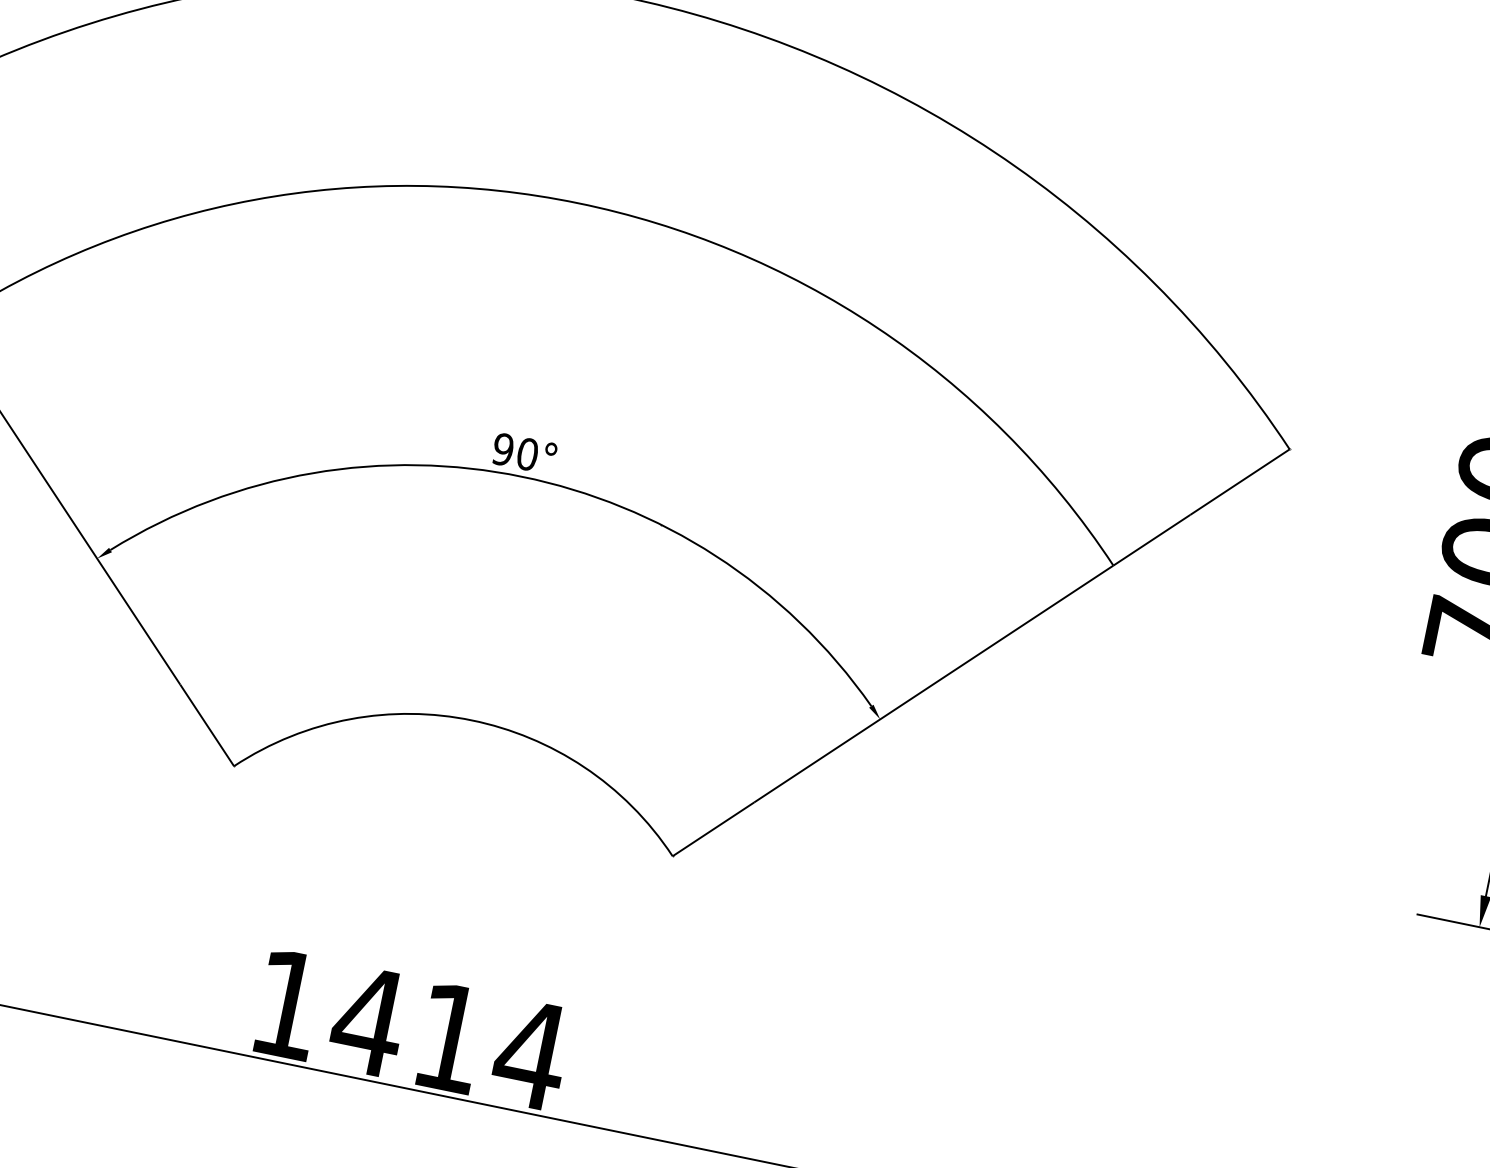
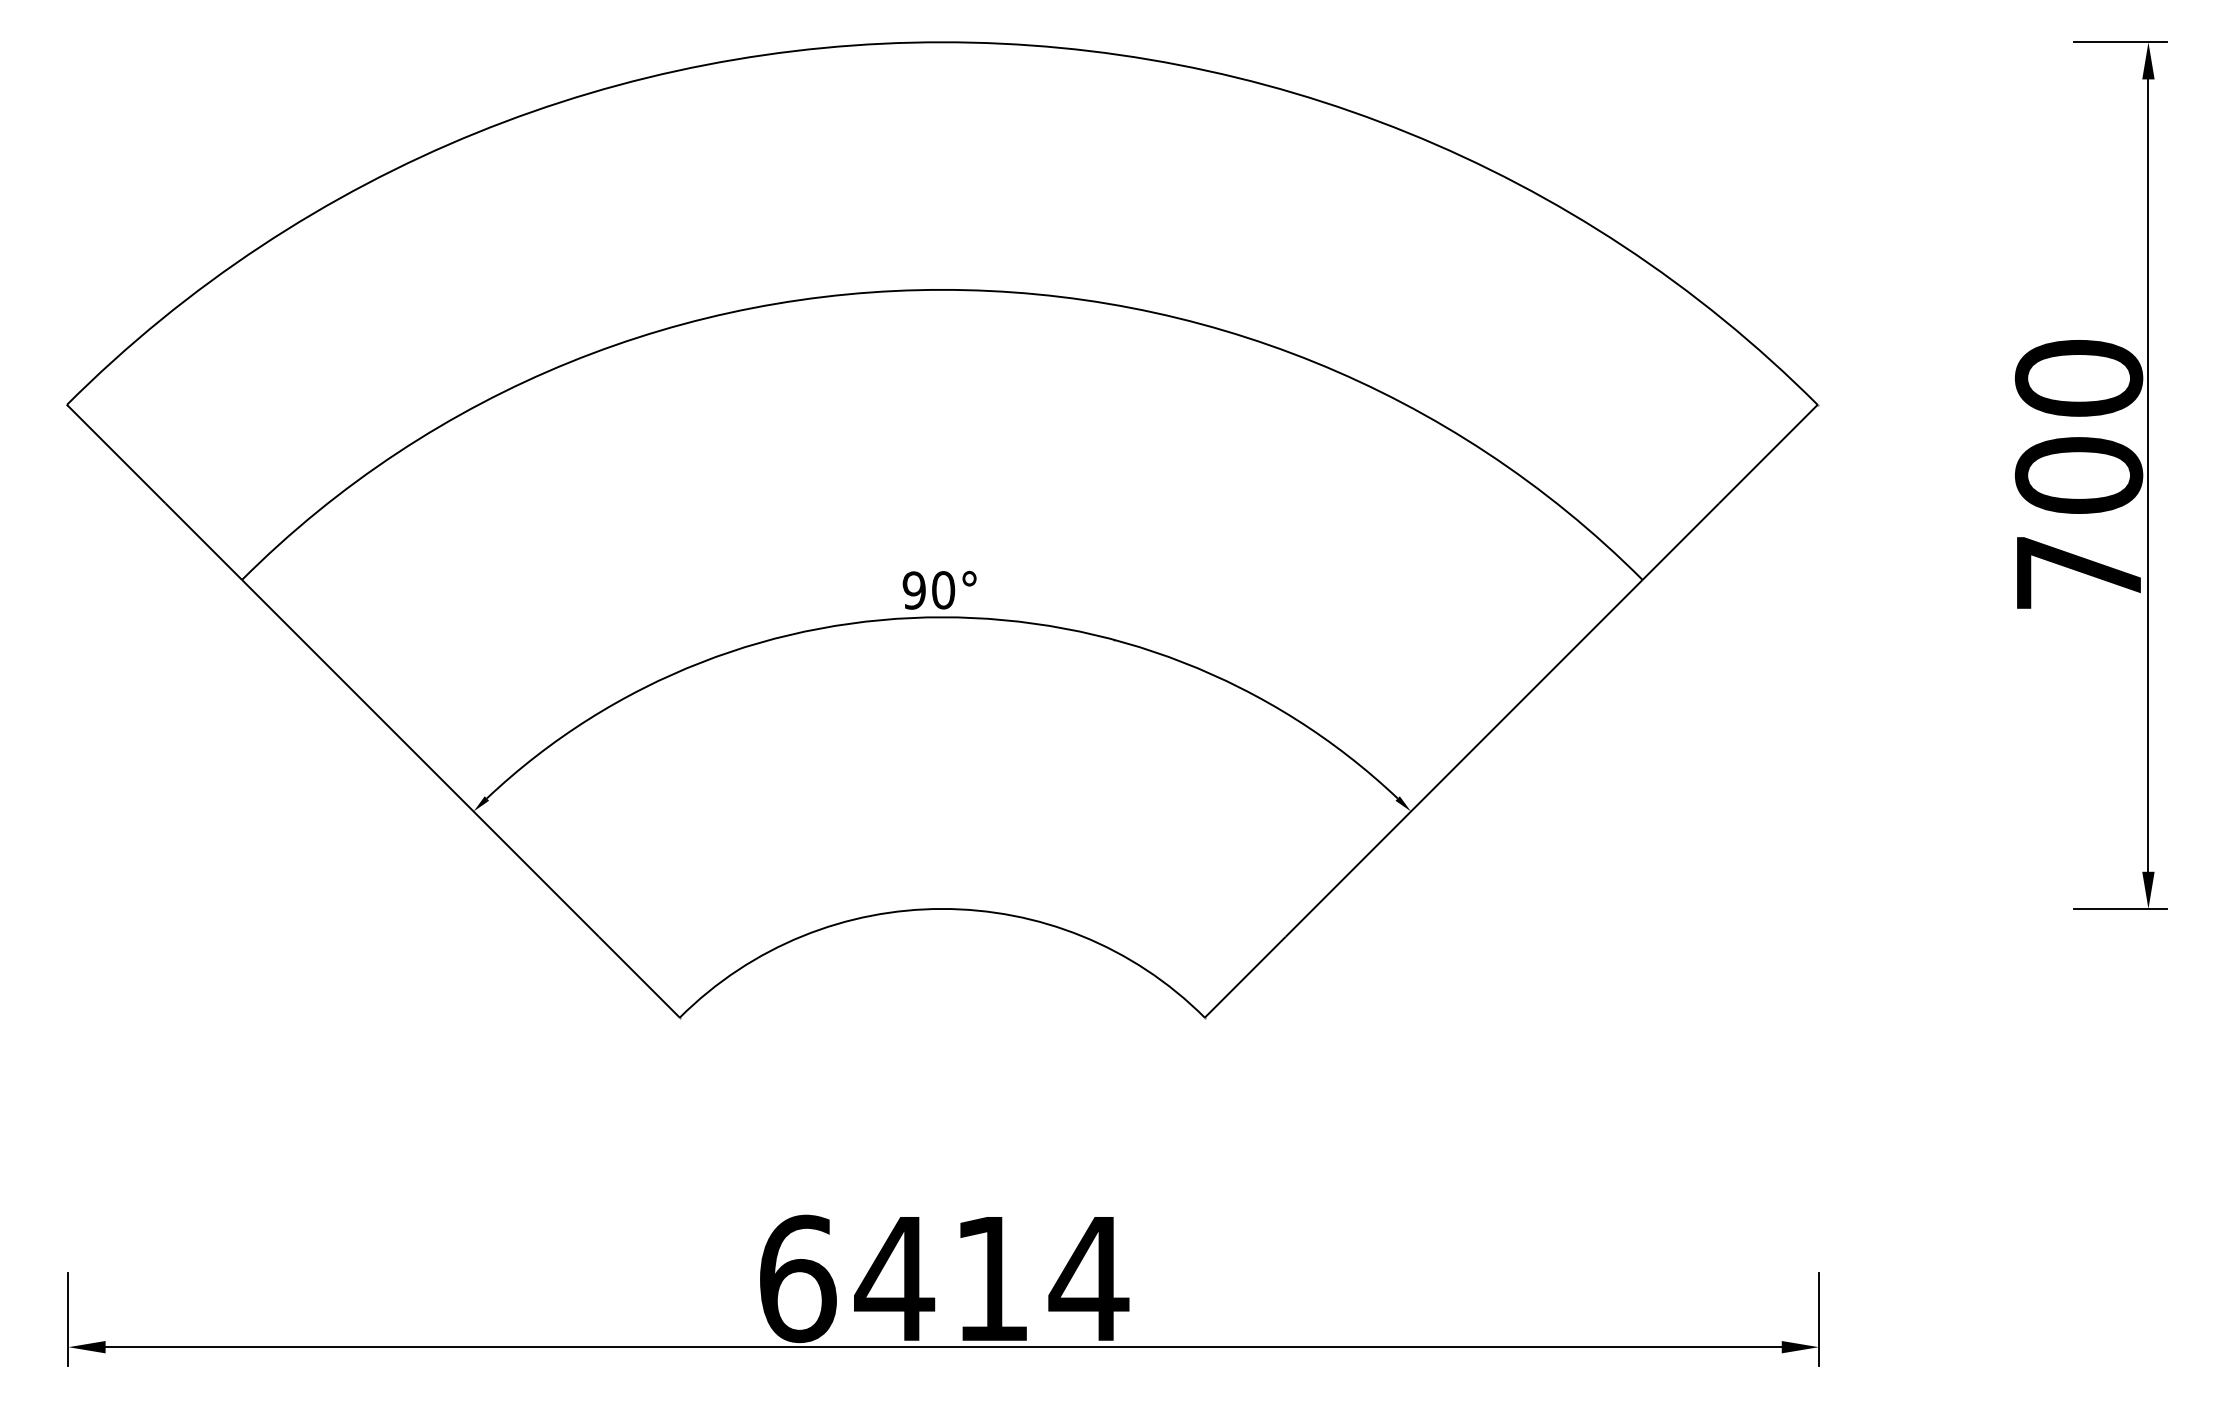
text: (288, 1004) -> (798, 1278), 1414 -> 6414

